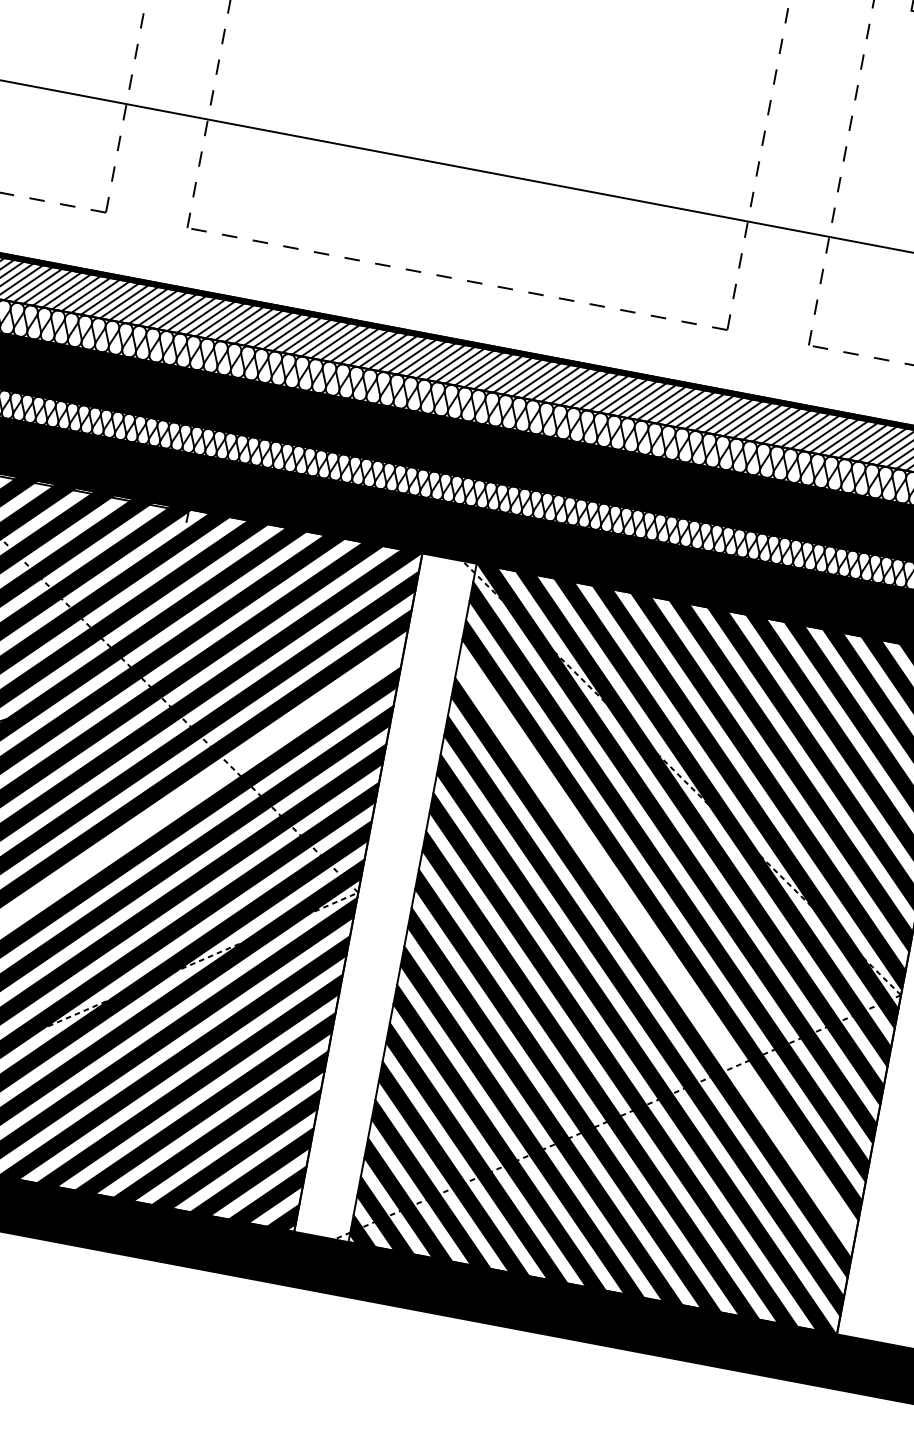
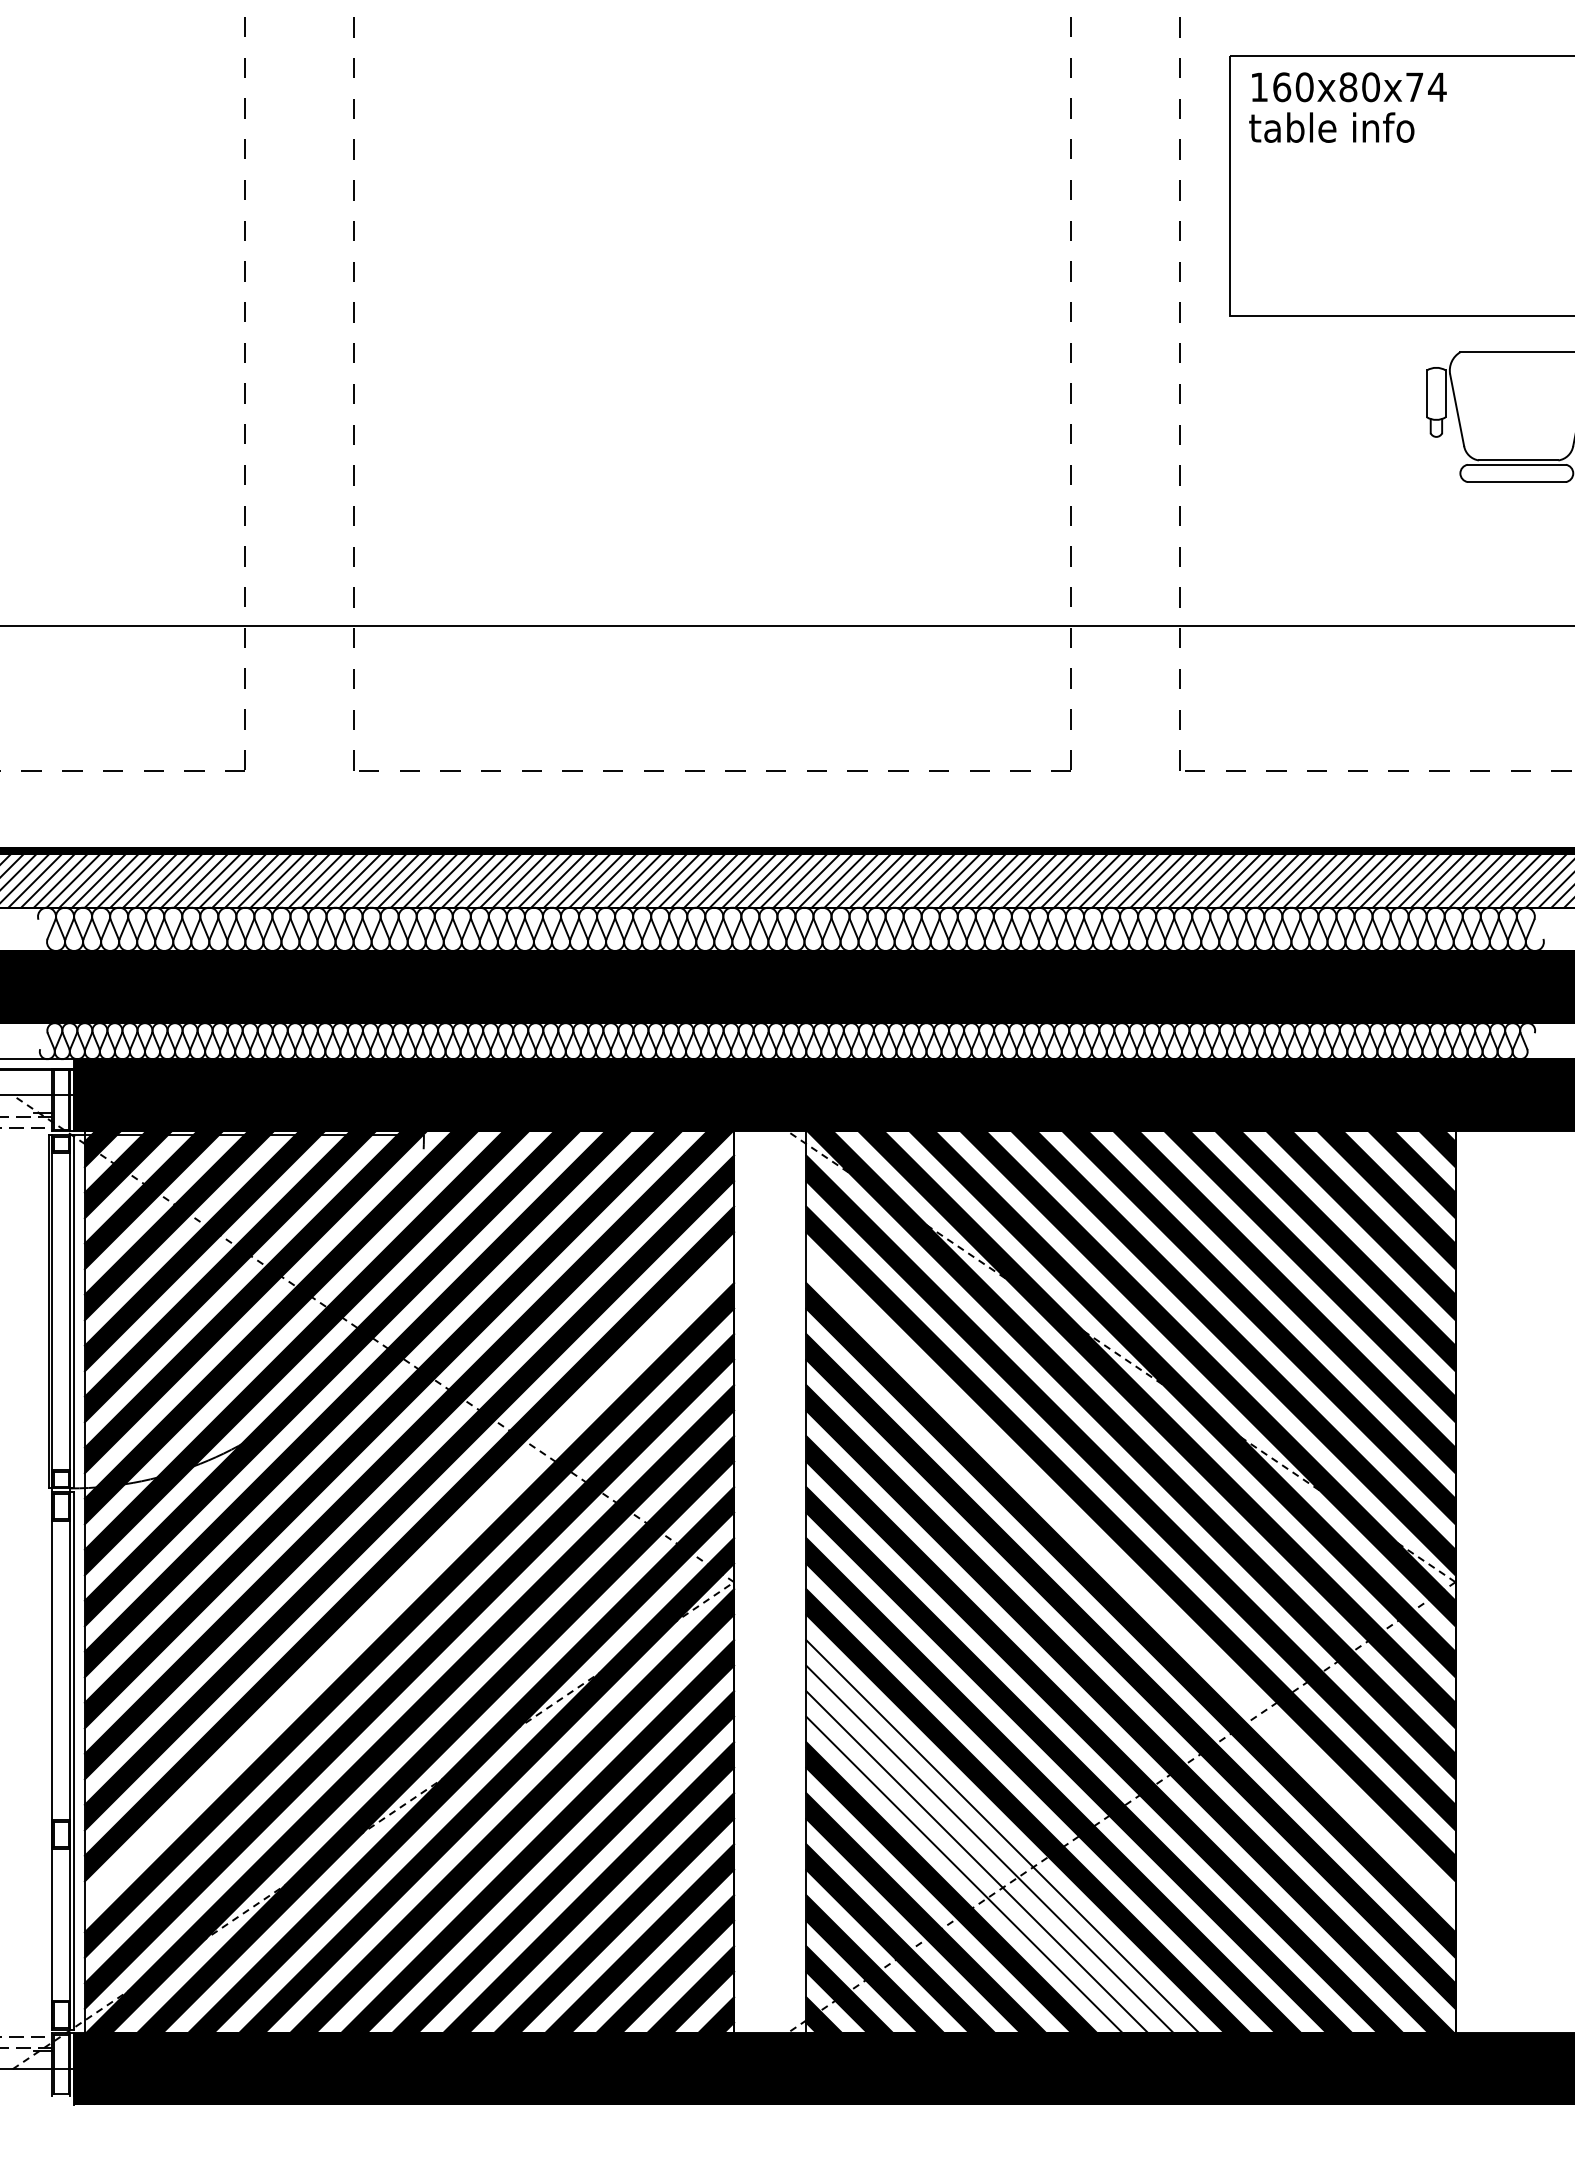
fill: (524, 1122) -> (1002, 1836), removed
fill: (501, 1138) -> (977, 1862), removed

